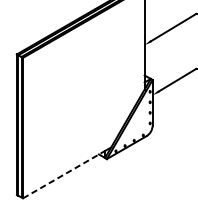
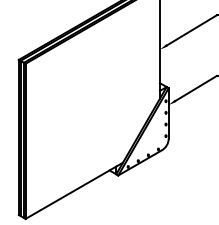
line: (64, 174) -> (71, 192), dashed -> solid

